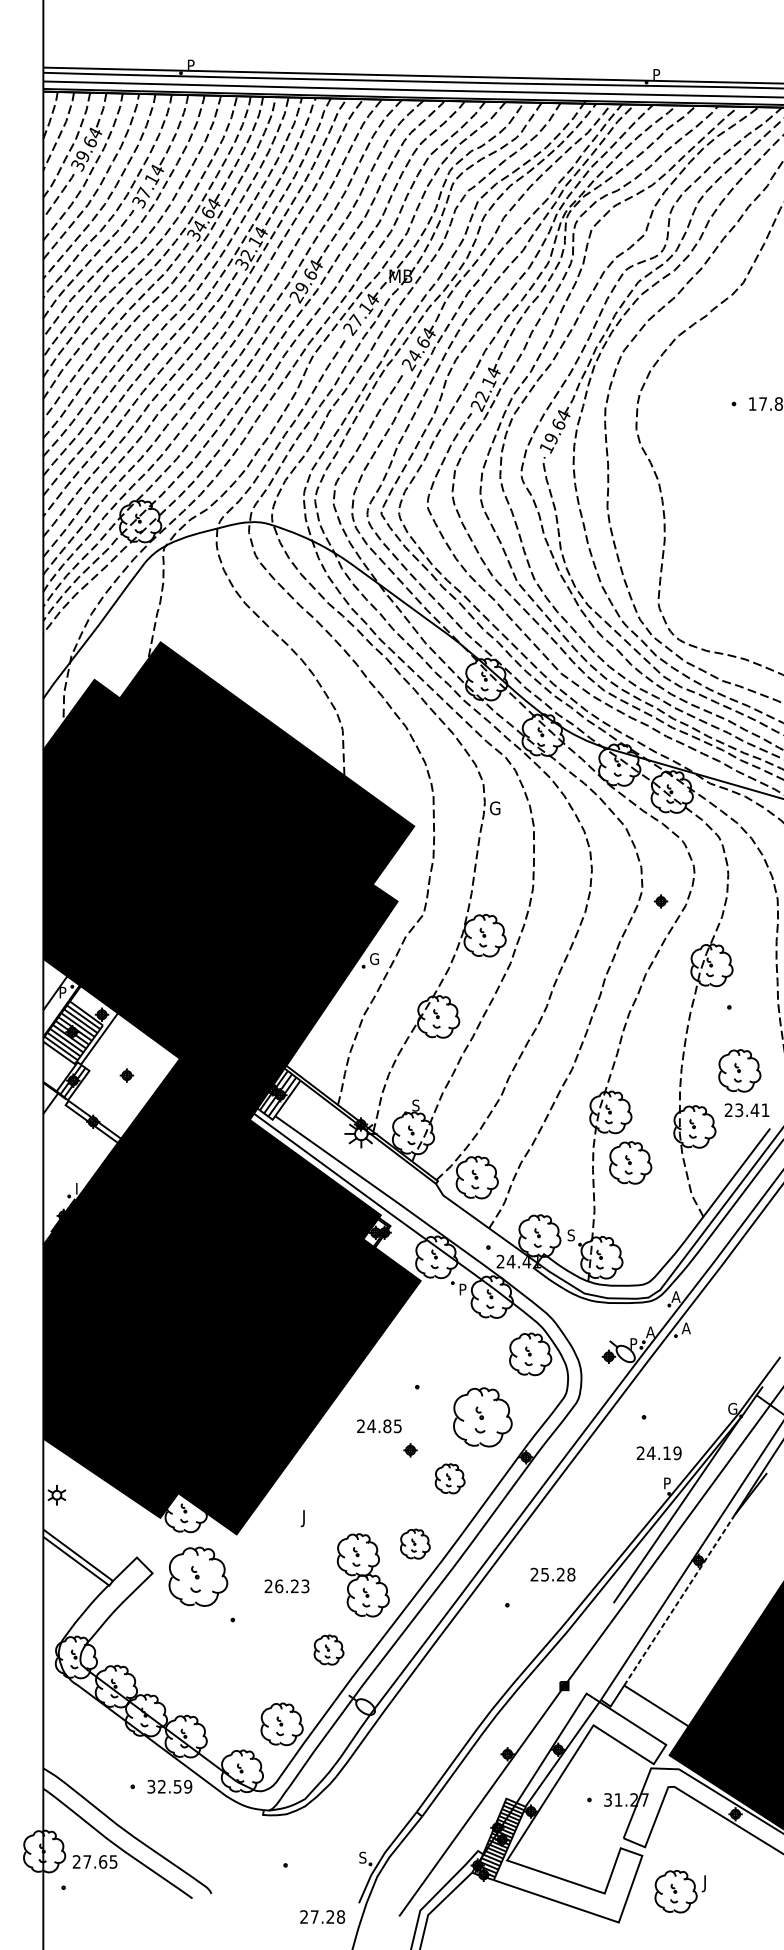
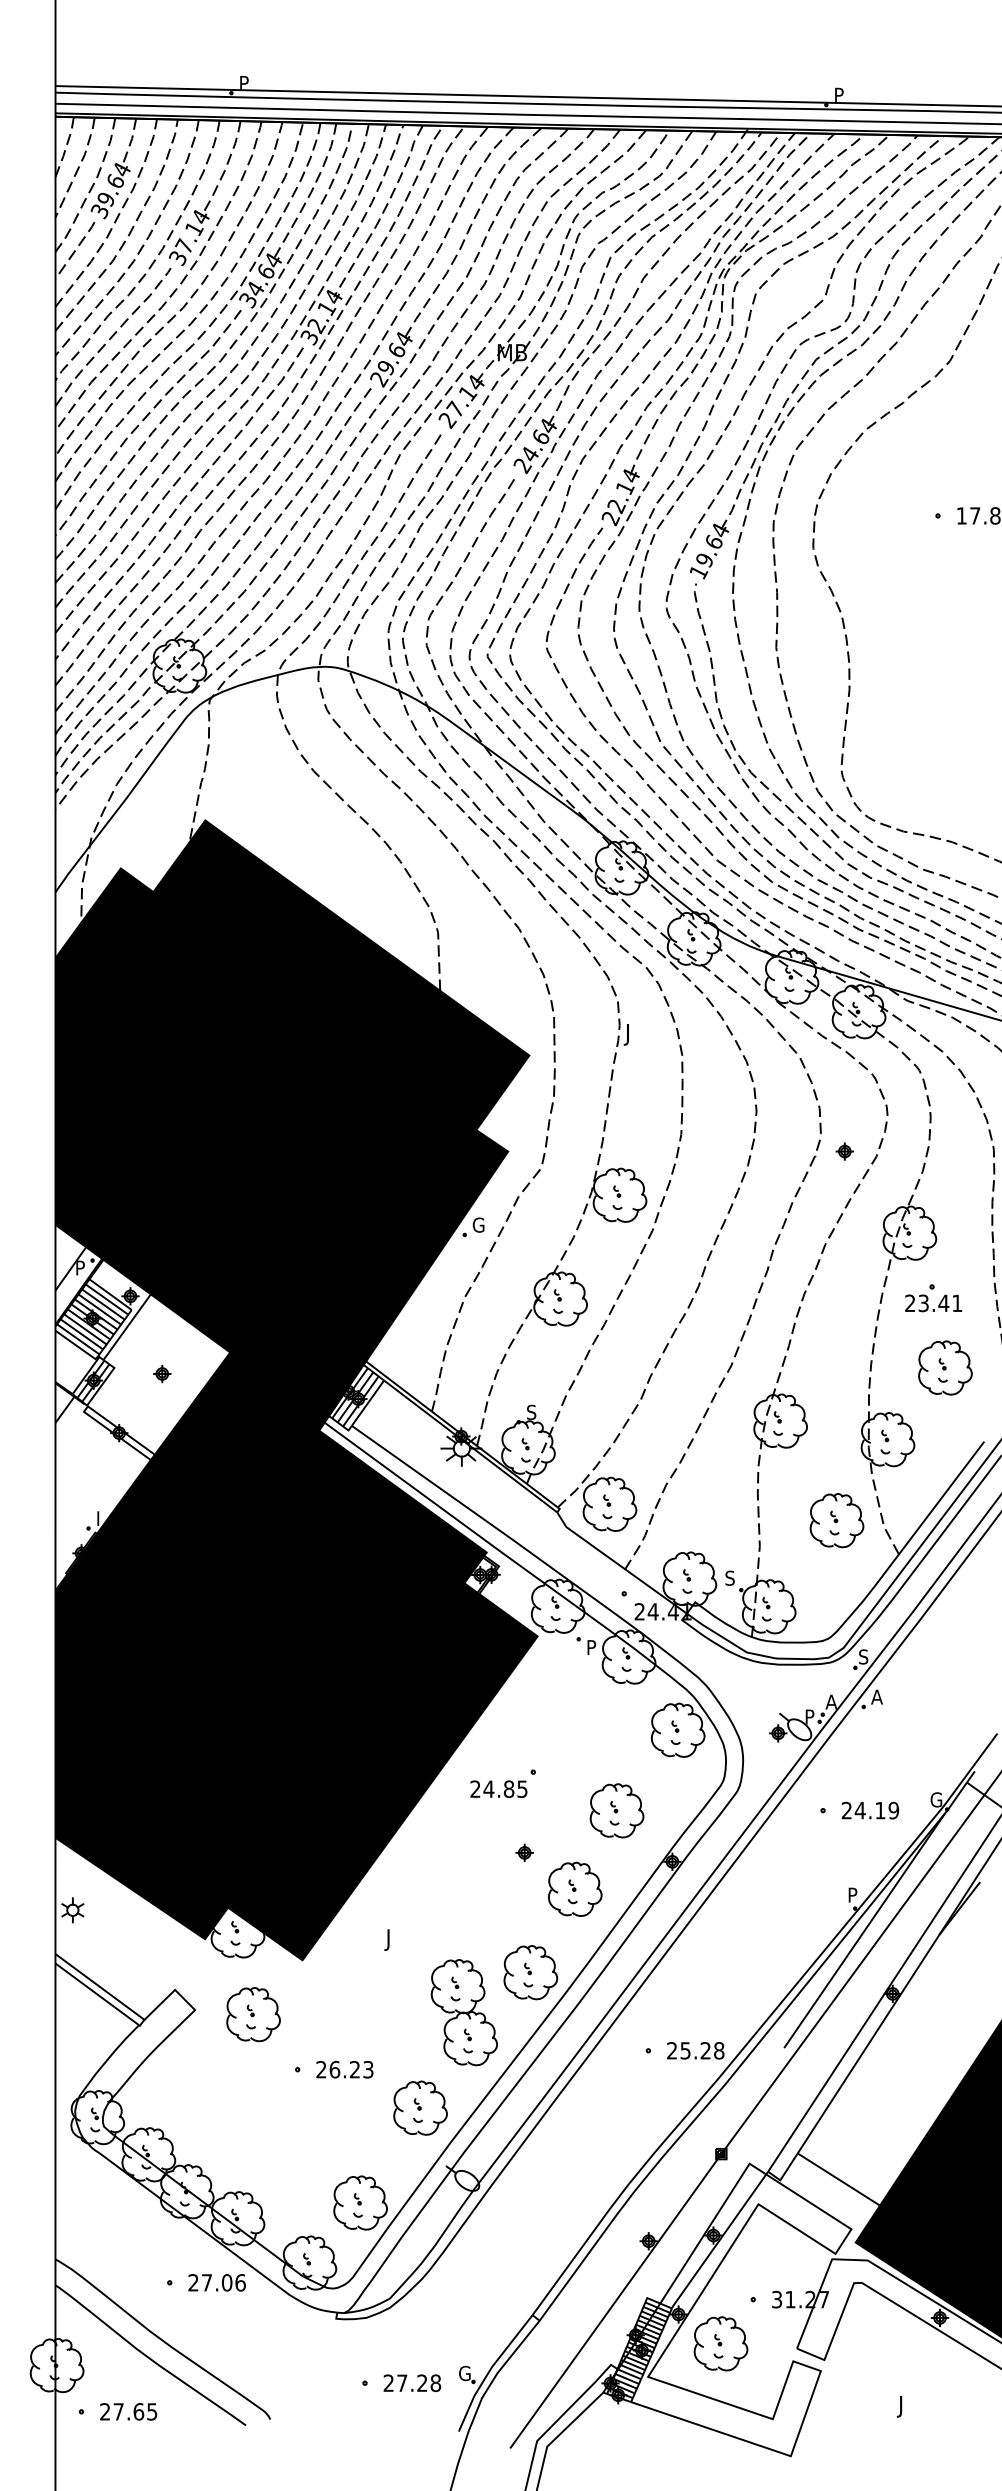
text: (494, 809) -> (631, 1034), G -> J
text: (746, 1110) -> (933, 1303), moved
part: (630, 1162) -> (836, 1520), moved
text: (675, 1296) -> (863, 1656), A -> S
part: (482, 1417) -> (616, 1810), size x0.71
text: (379, 1425) -> (498, 1788), moved
text: (659, 1453) -> (870, 1810), moved
part: (450, 1478) -> (575, 1888), size x1.43
part: (415, 1543) -> (530, 1972), size x1.43
text: (552, 1574) -> (695, 2050), moved
part: (198, 1576) -> (253, 2014), size x0.71
text: (286, 1586) -> (344, 2069), moved
line: (679, 1600) -> (868, 2044), dashed -> solid
part: (329, 1649) -> (420, 2107), size x1.43
text: (169, 1786) -> (216, 2282), 32.59 -> 27.06
text: (363, 1857) -> (464, 2373), S -> G
text: (95, 1861) -> (128, 2411), moved
part: (675, 1891) -> (720, 2343), moved
text: (322, 1916) -> (412, 2382), moved

